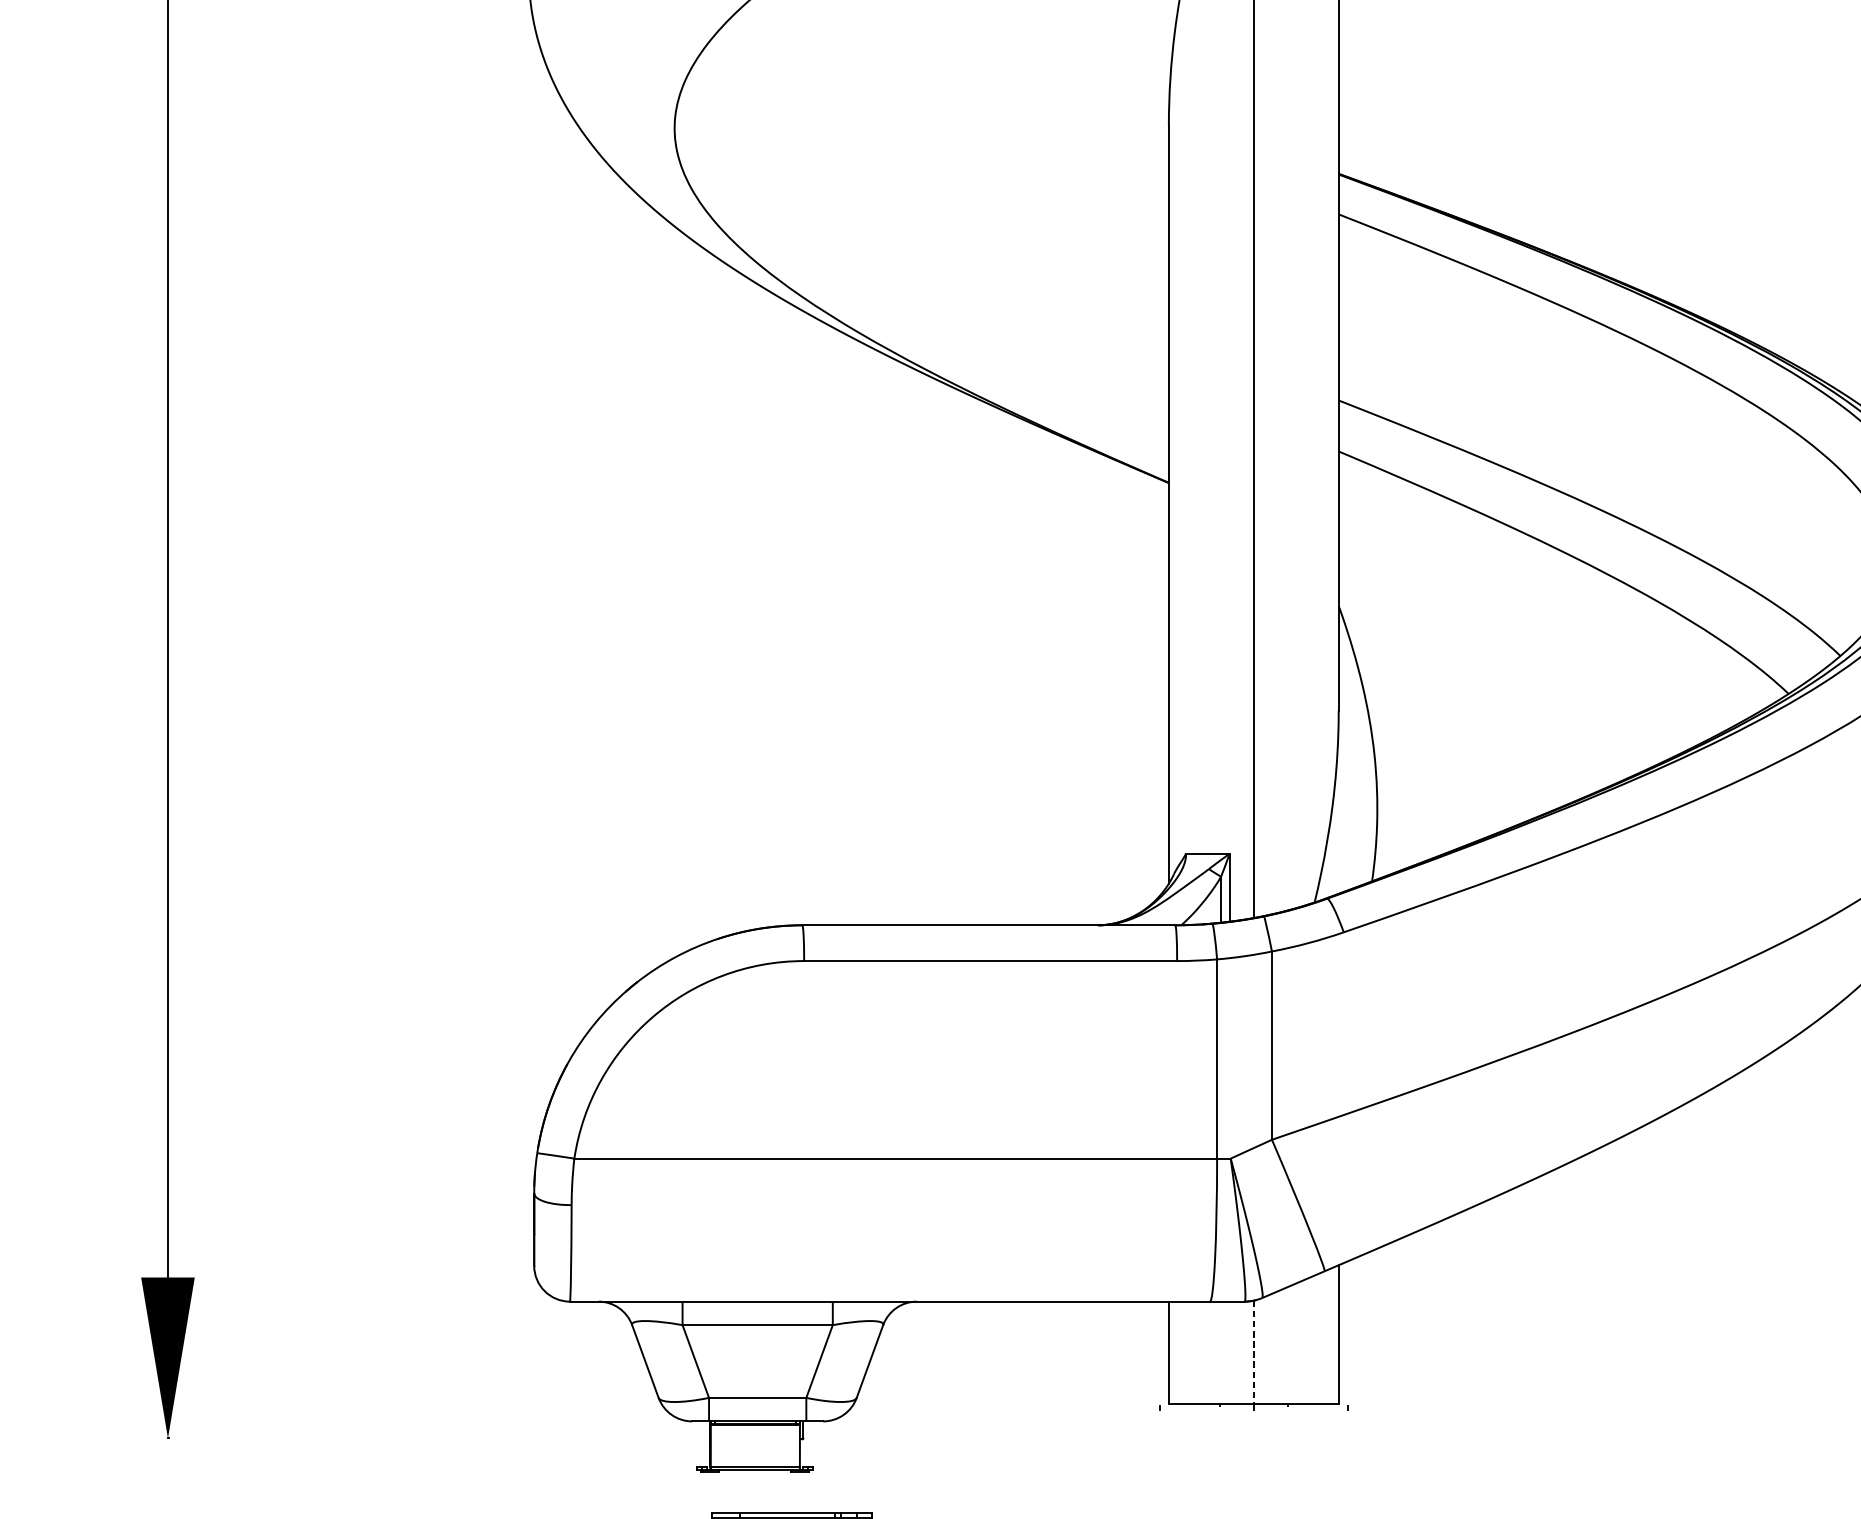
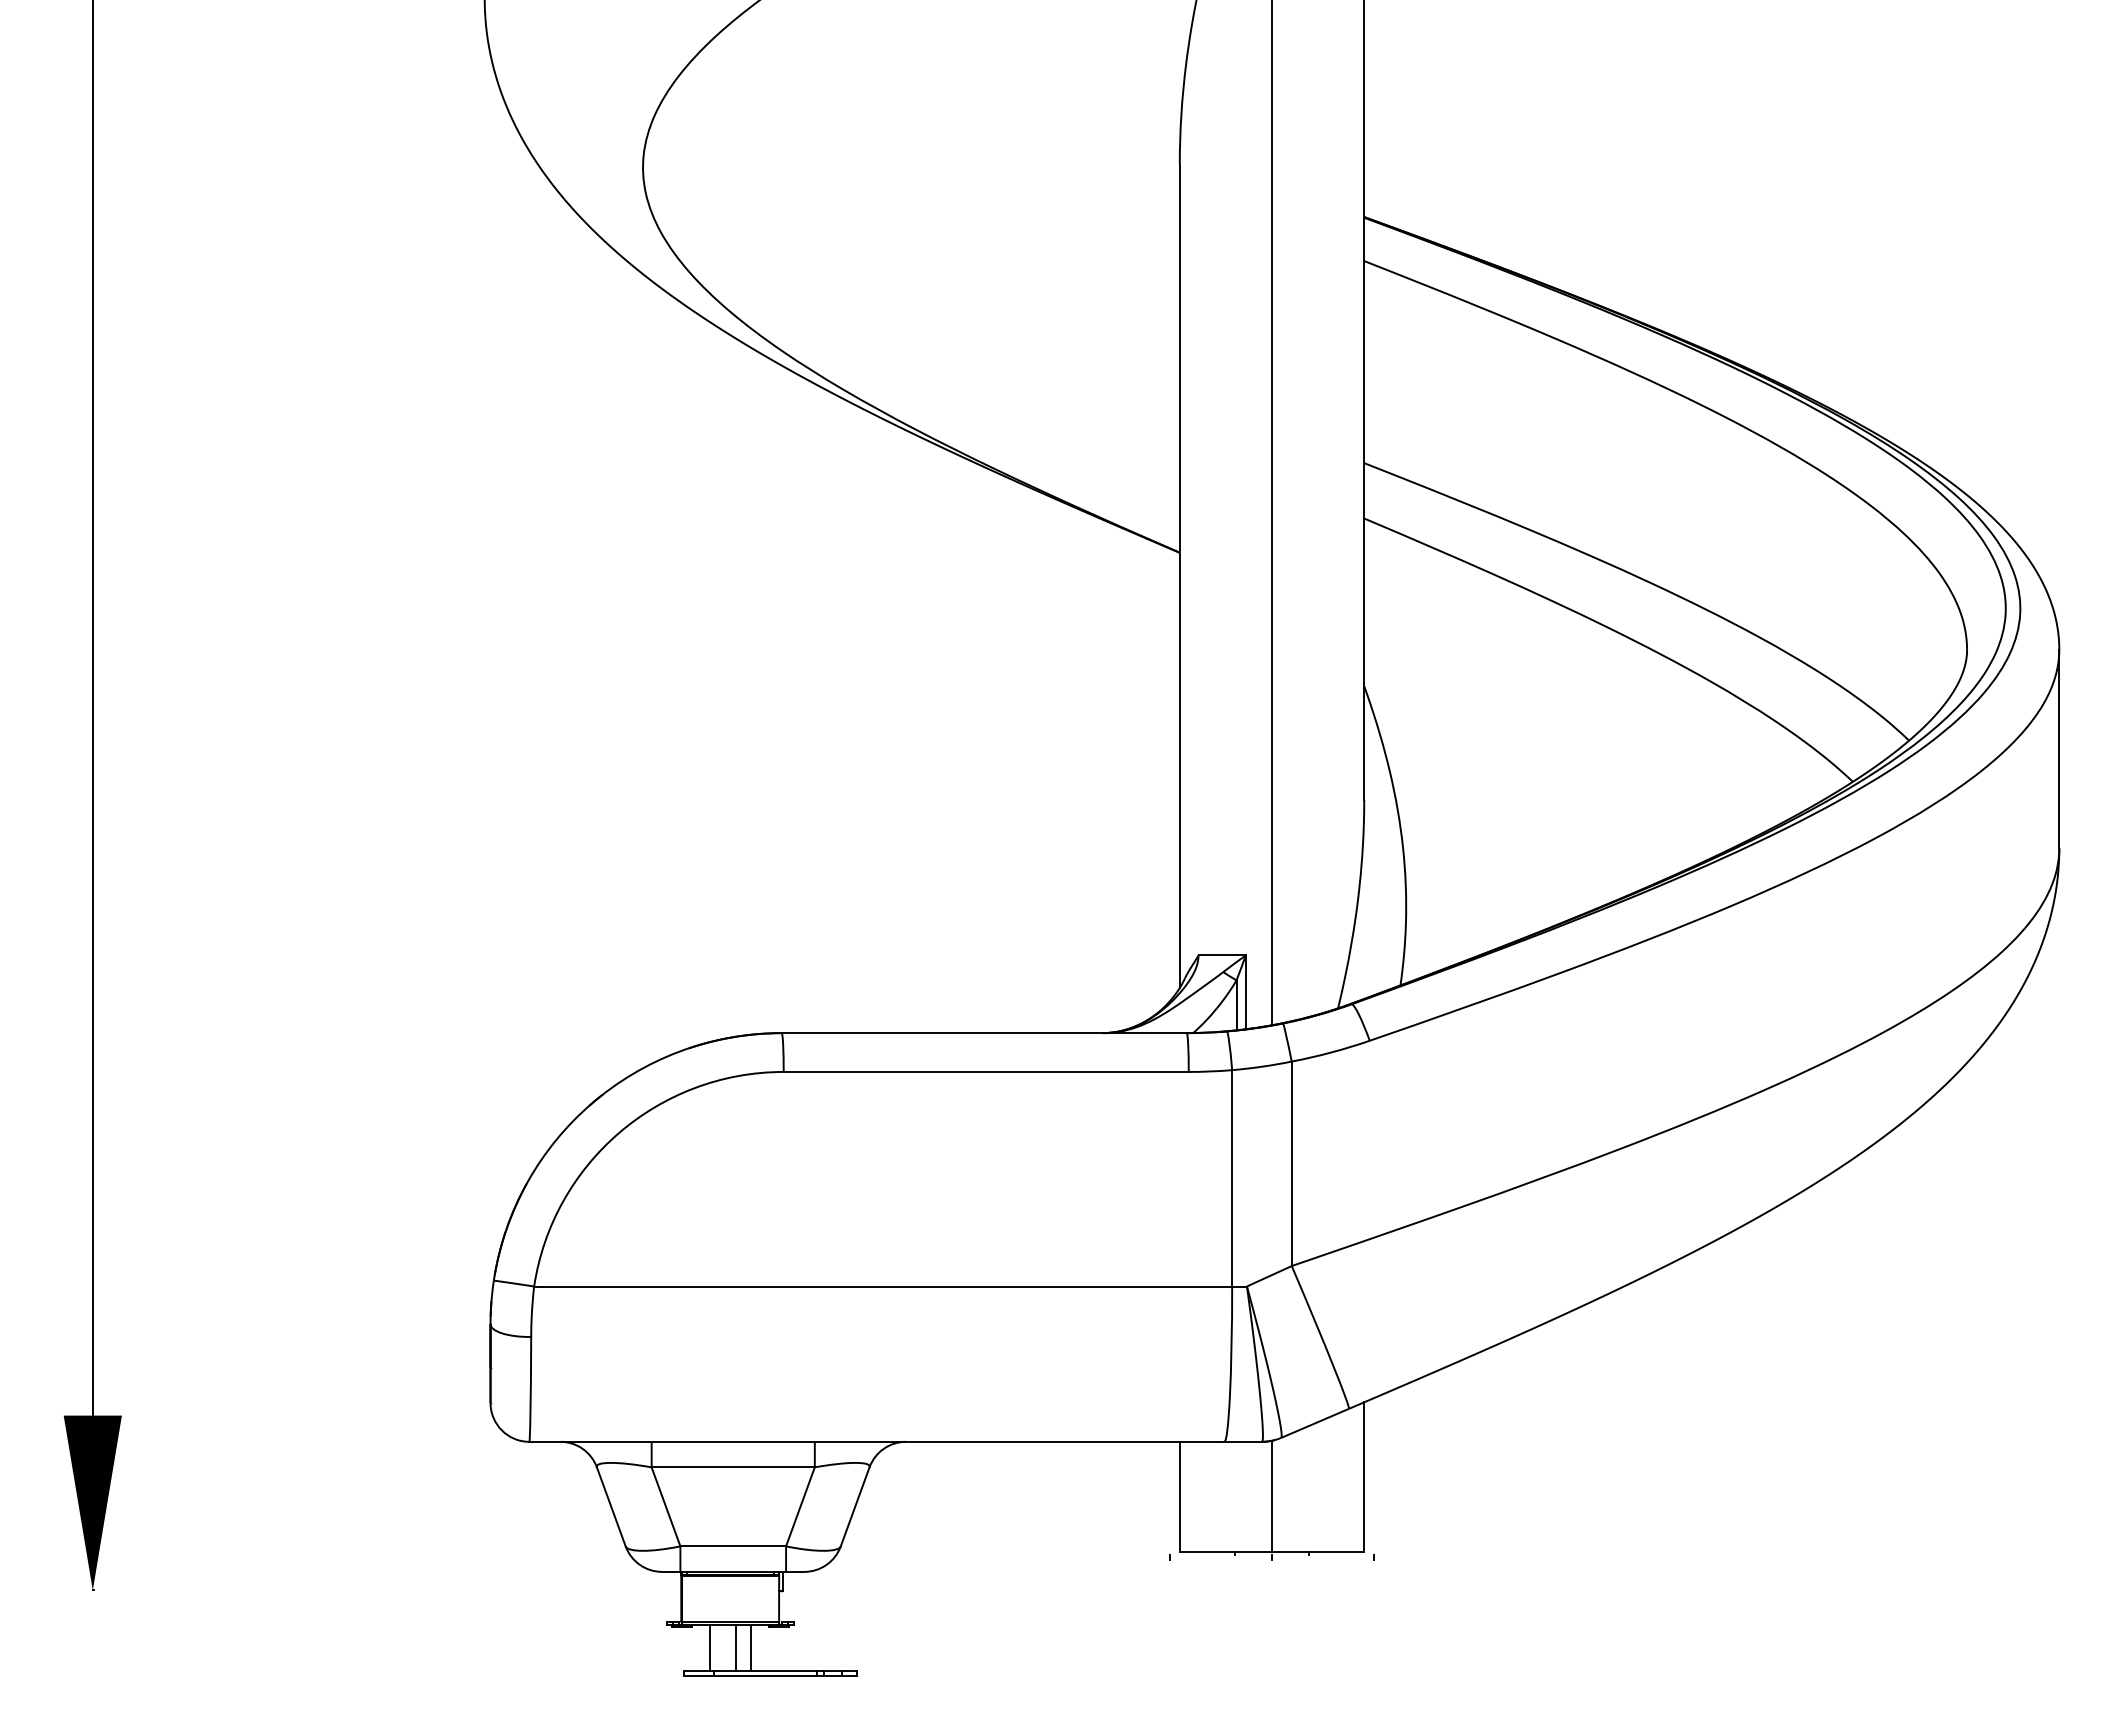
line: (1254, 1351) -> (1272, 1496), dashed -> solid
line: (735, 1491) -> (709, 1647), added
line: (759, 1491) -> (735, 1647), added
line: (773, 1491) -> (750, 1647), added

